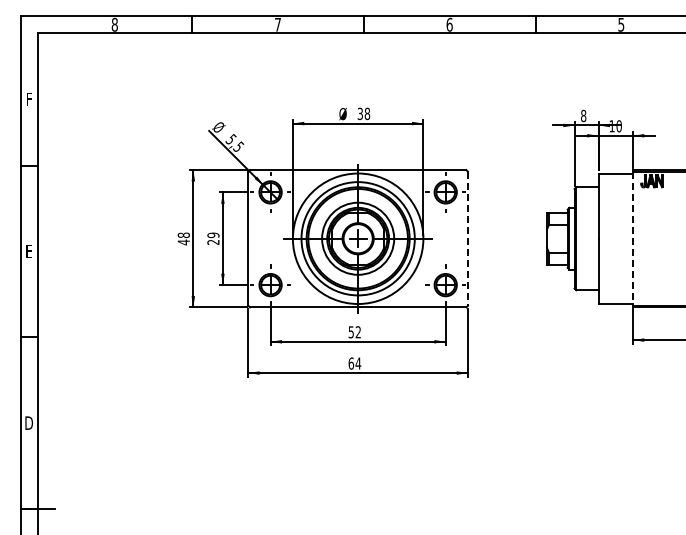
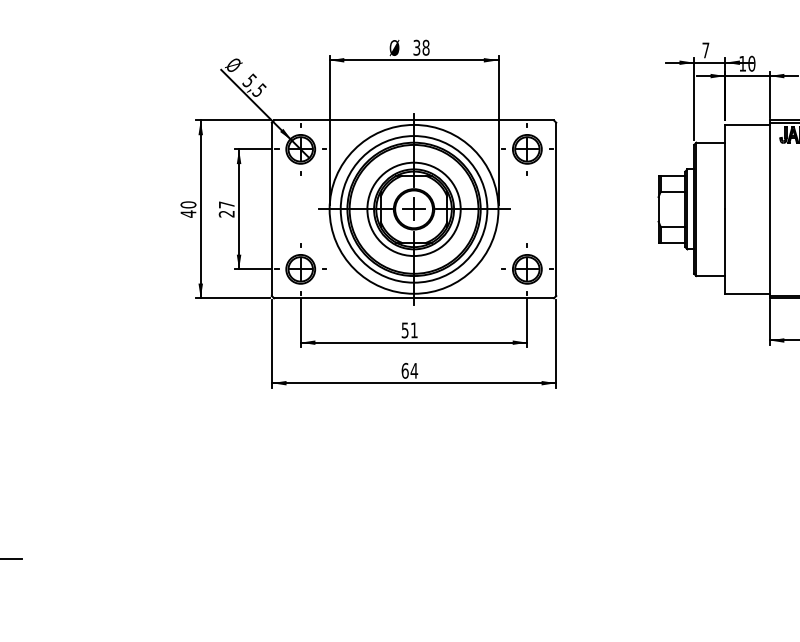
text: (583, 115) -> (705, 49), 8 -> 7
text: (183, 235) -> (188, 205), 48 -> 40
text: (213, 235) -> (226, 205), 29 -> 27
line: (468, 238) -> (556, 209), dashed -> solid
line: (632, 238) -> (769, 209), dashed -> solid
text: (357, 332) -> (413, 330), 52 -> 51

